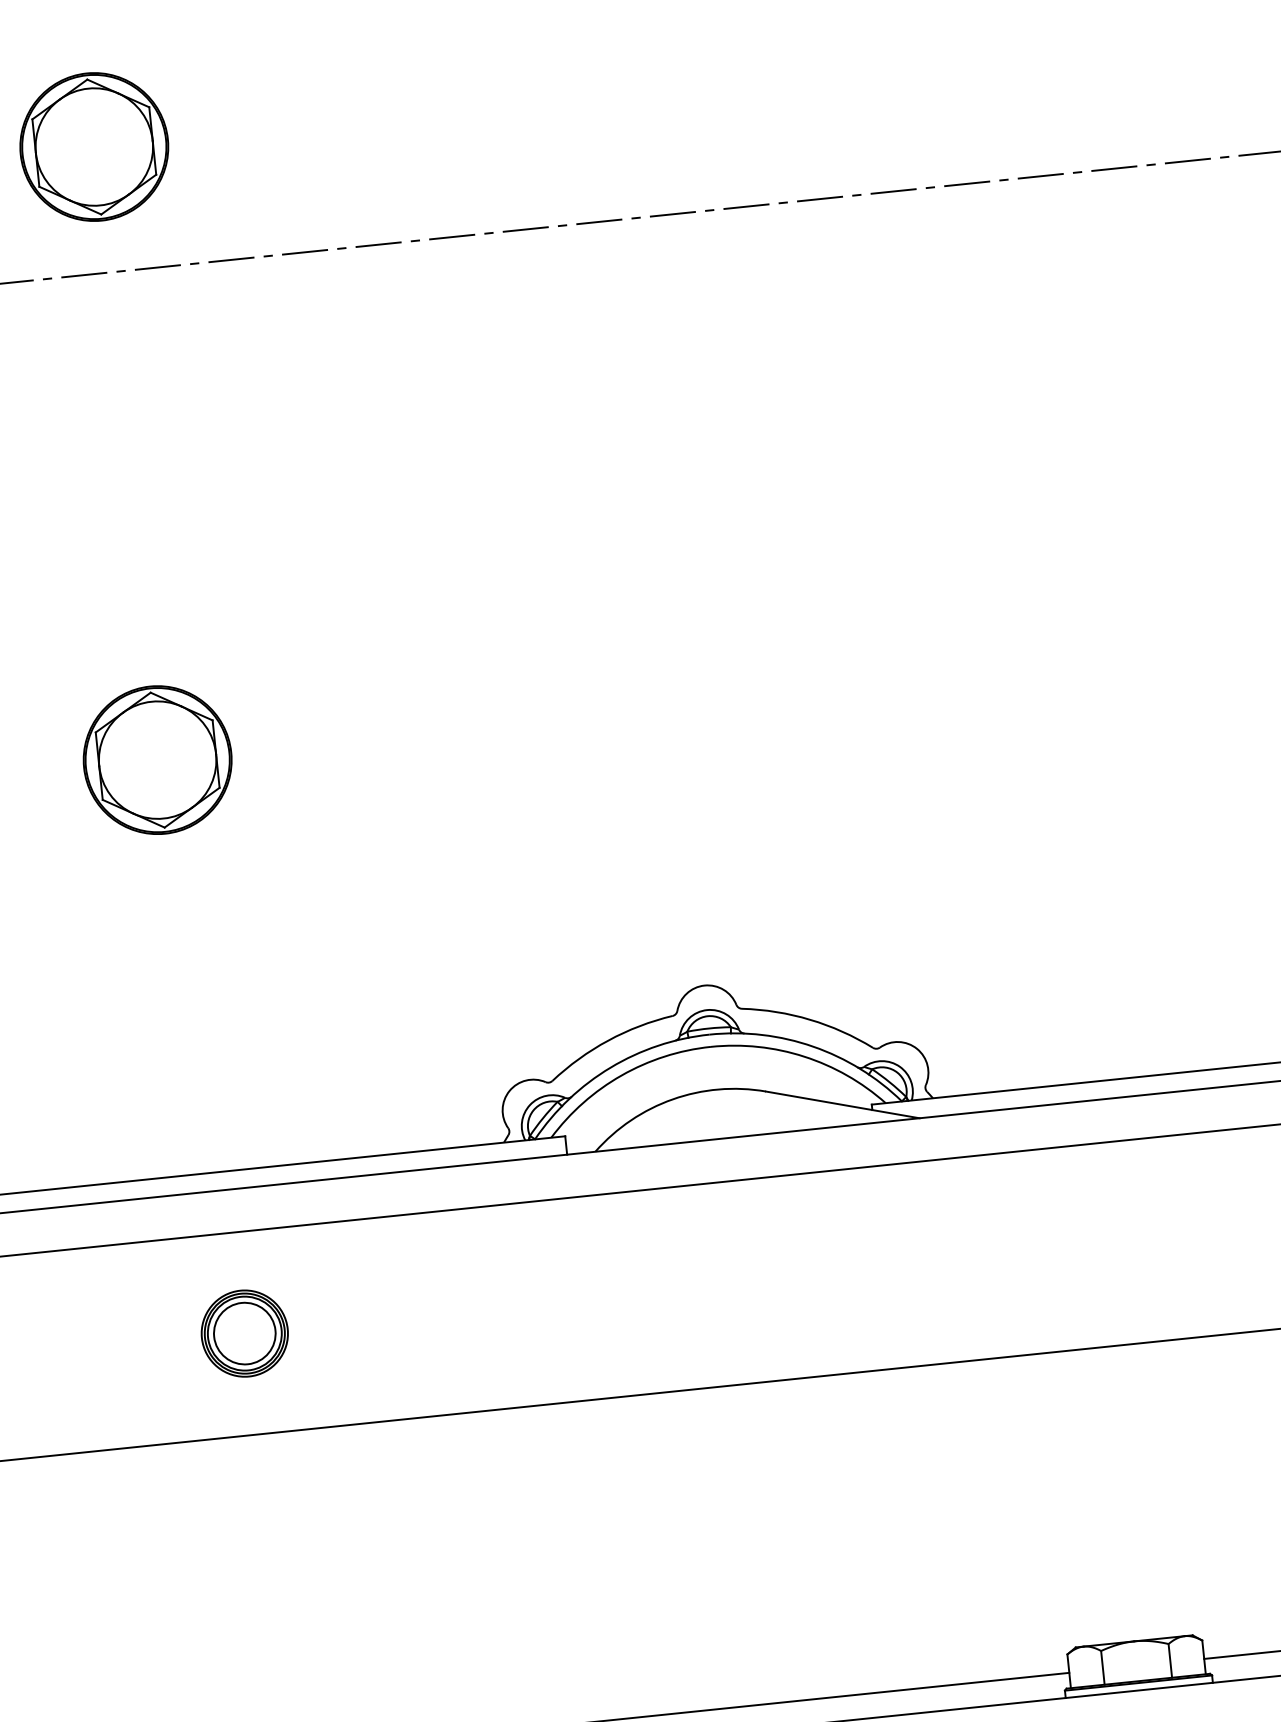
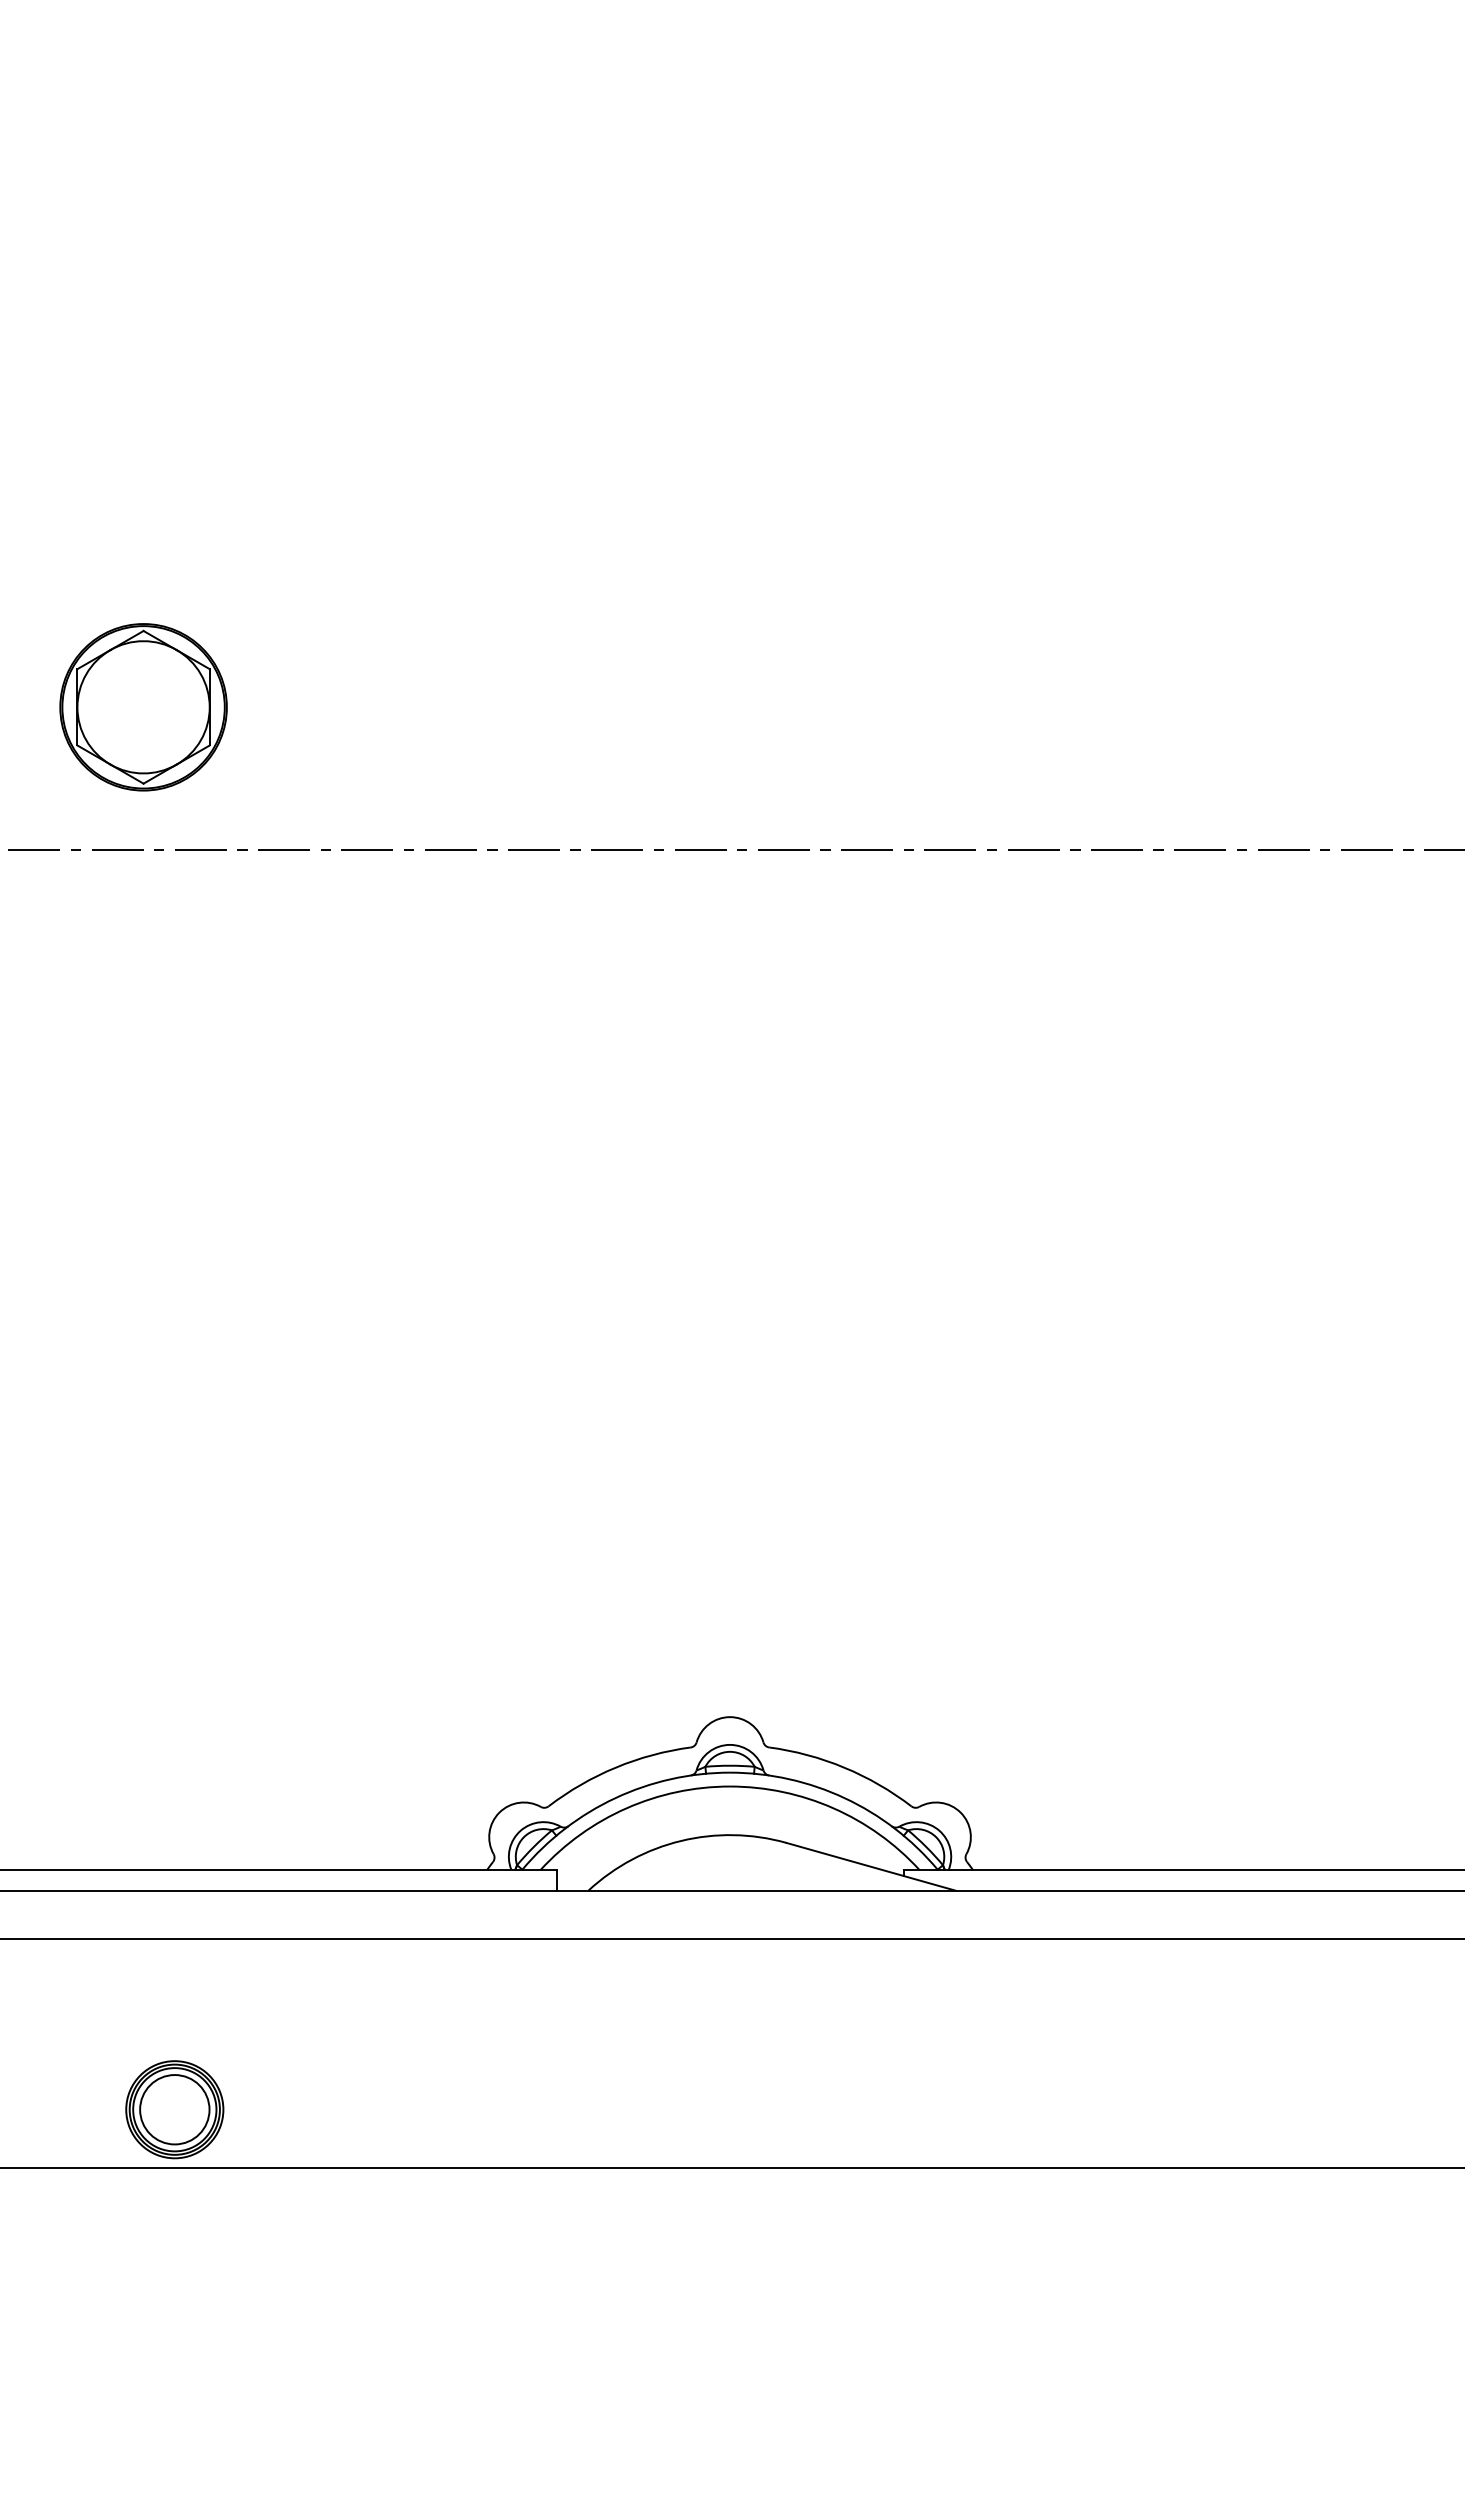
part: (157, 760) -> (143, 1401), removed
part: (244, 1333) -> (174, 2109), moved

